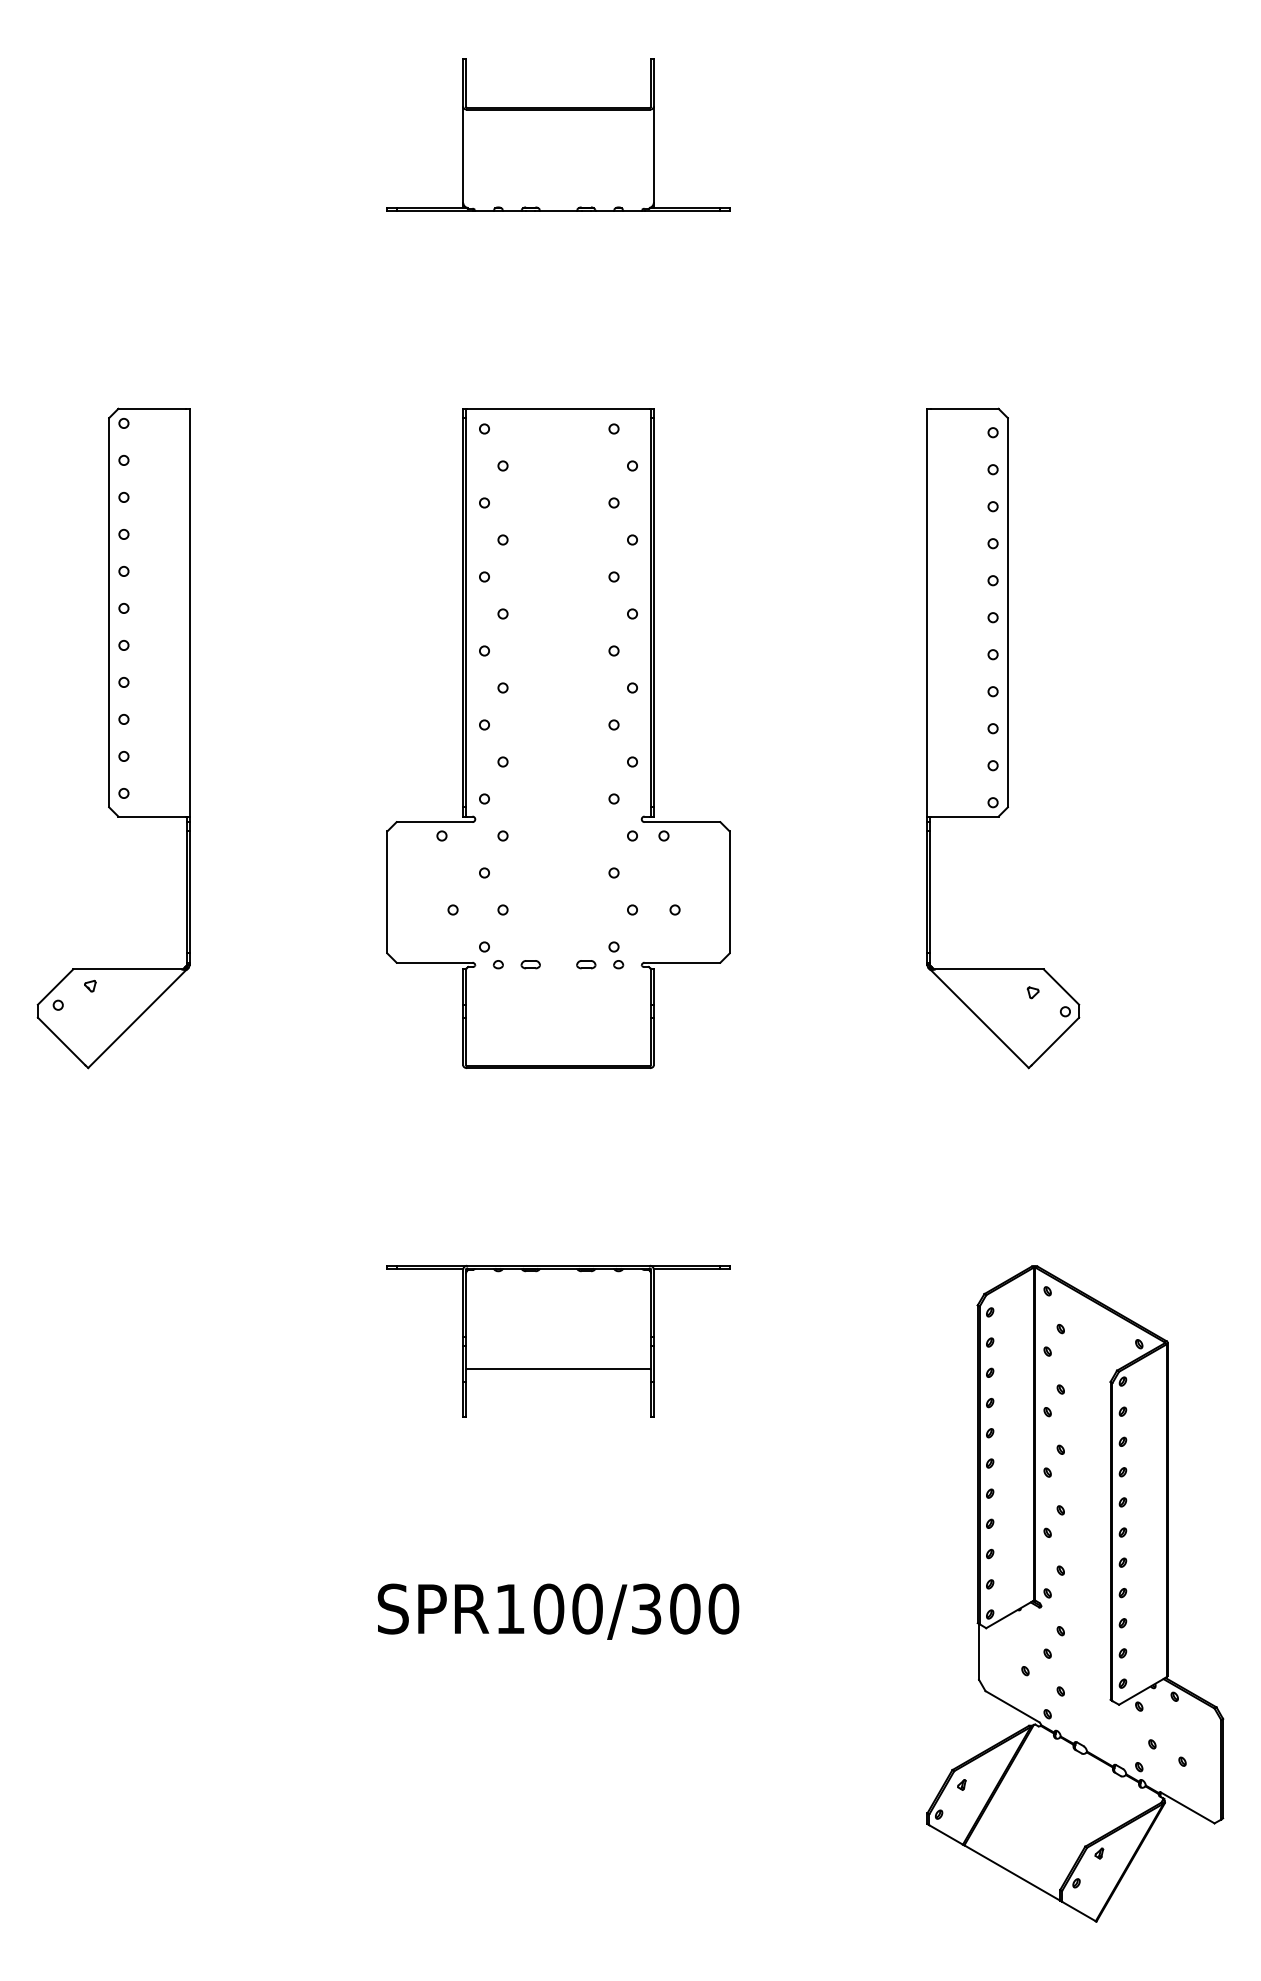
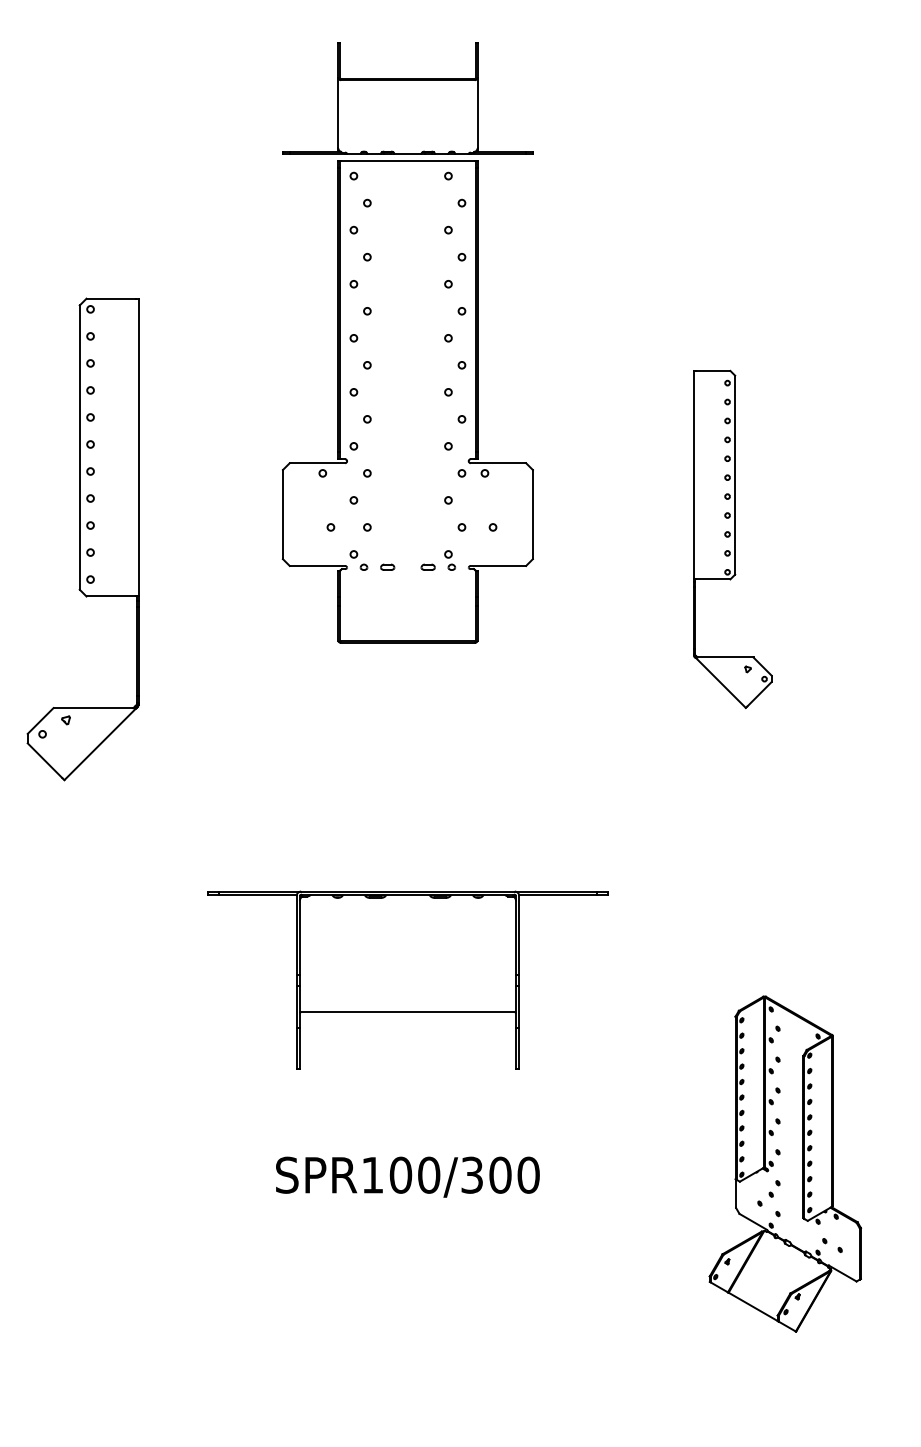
part: (558, 738) -> (407, 402), moved
part: (1003, 738) -> (732, 539), size x0.7
part: (558, 1340) -> (407, 979), size x1.6
part: (1075, 1593) -> (785, 1163), size x0.7

